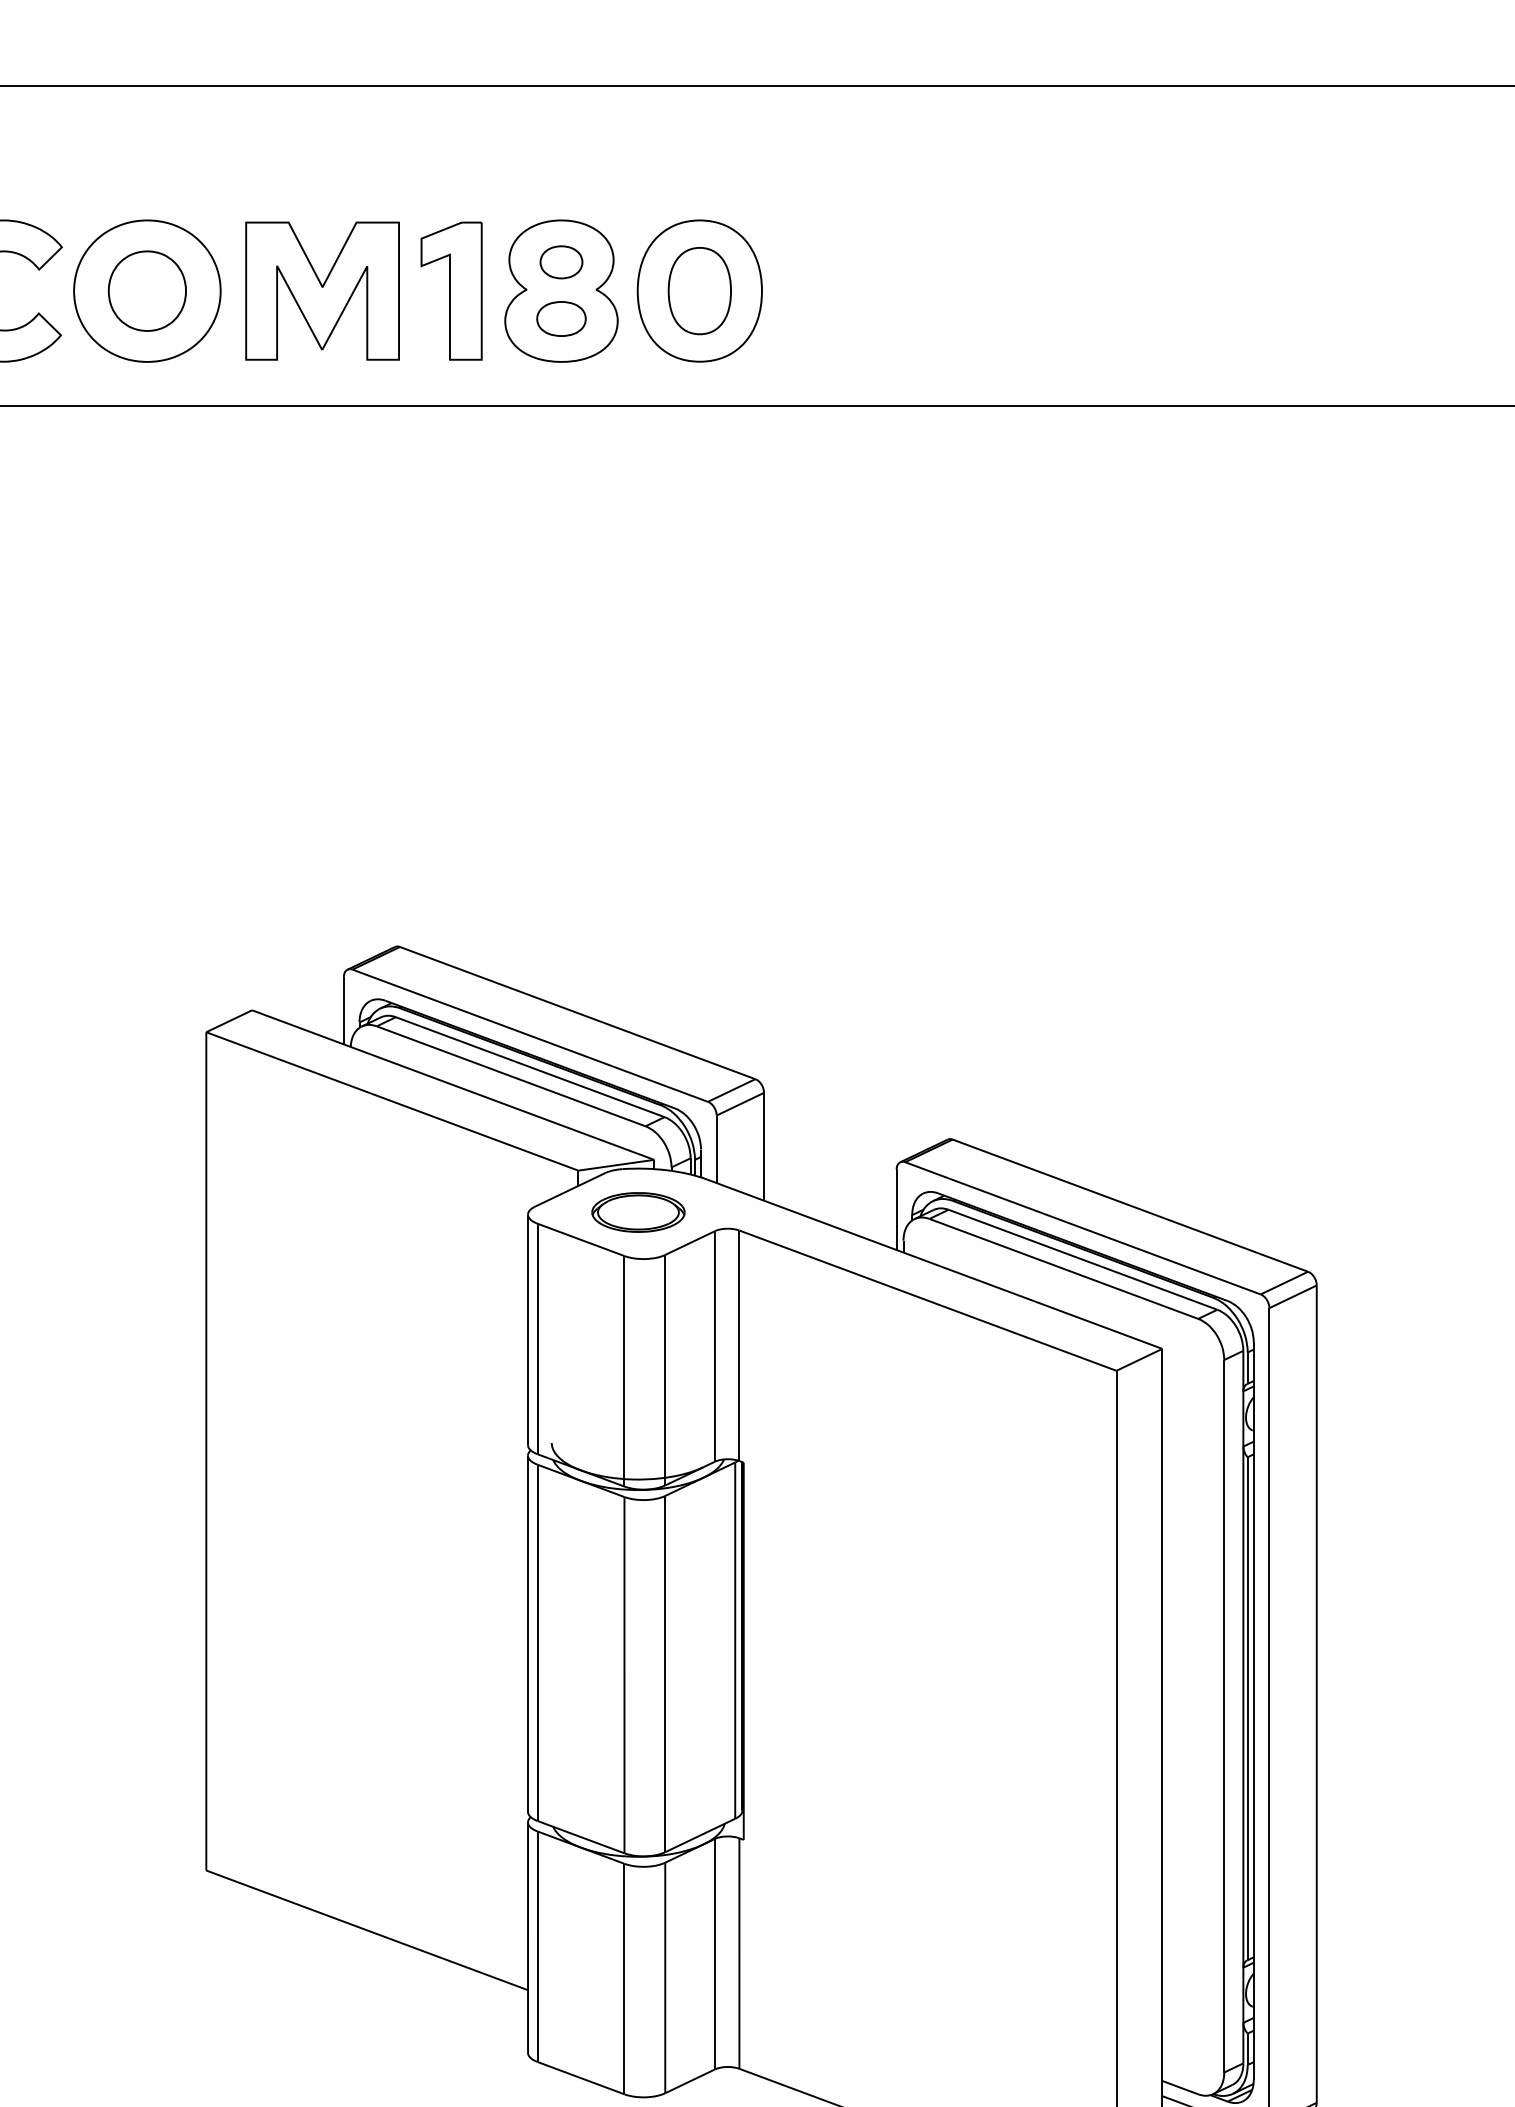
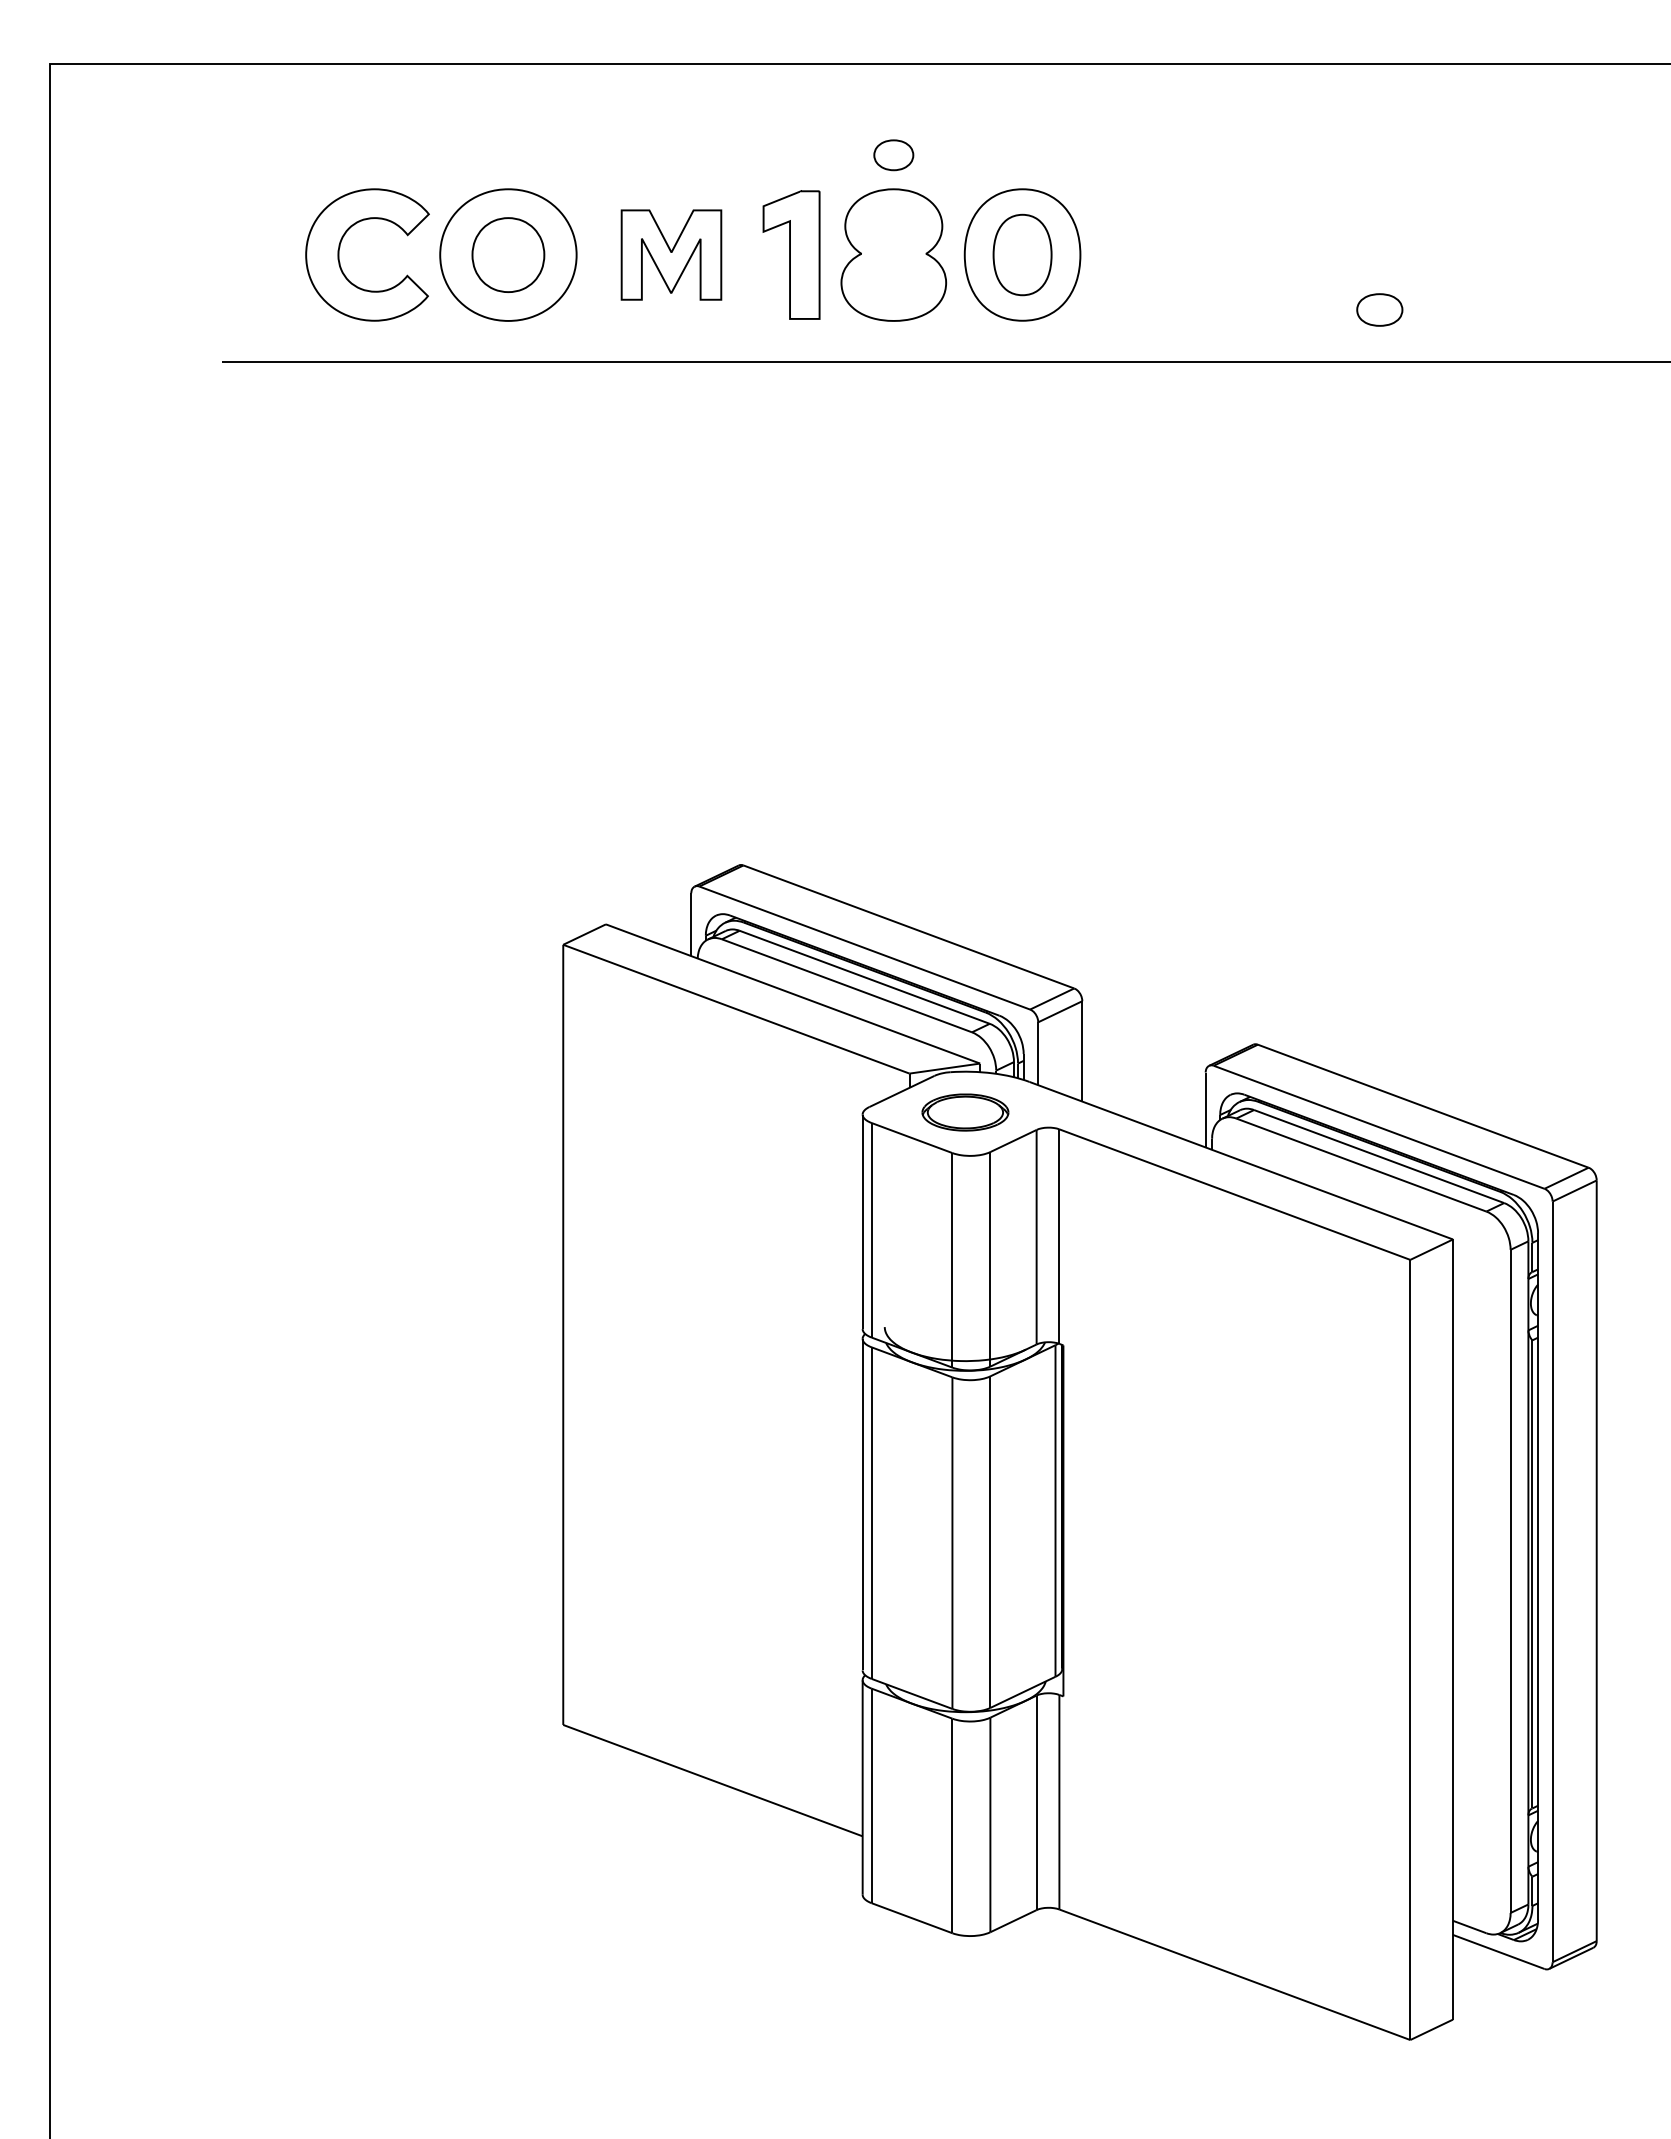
part: (561, 262) -> (893, 155), moved
part: (322, 290) -> (671, 254), size x0.7
part: (561, 318) -> (1379, 309), moved

